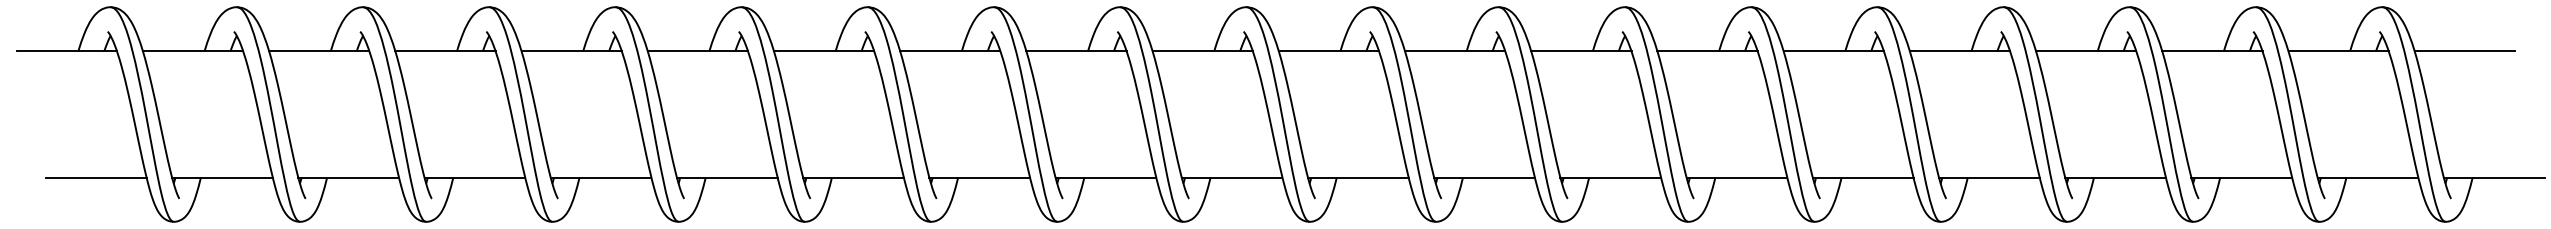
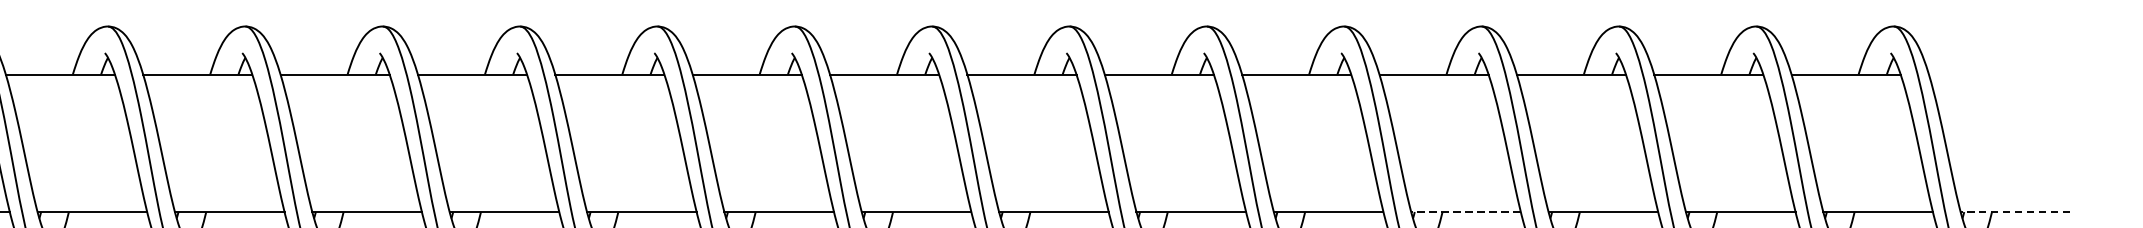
line: (2464, 51) -> (1983, 74), removed
line: (1988, 177) -> (1465, 211), solid -> dashed
line: (2493, 177) -> (2014, 211), solid -> dashed

